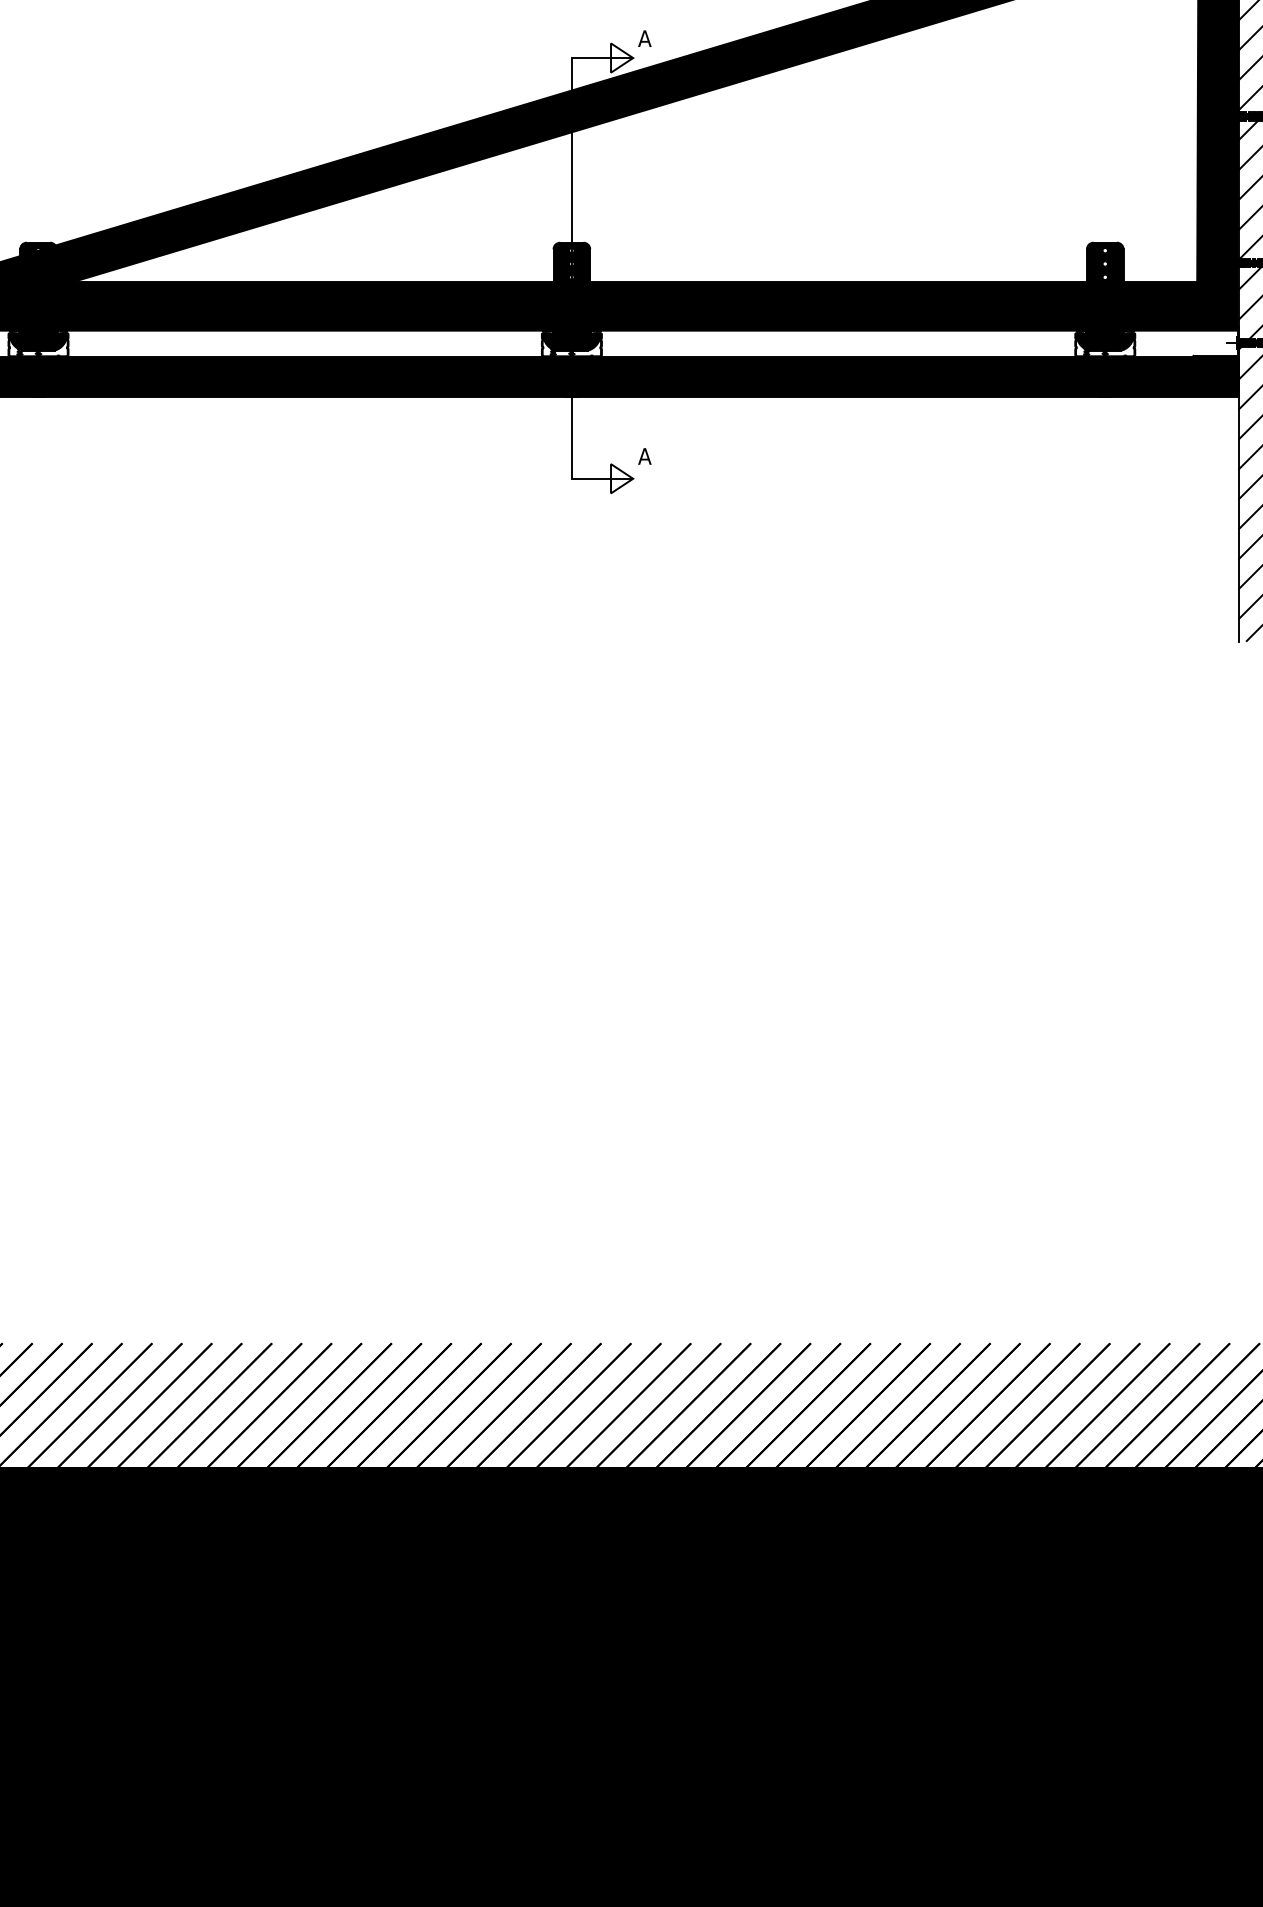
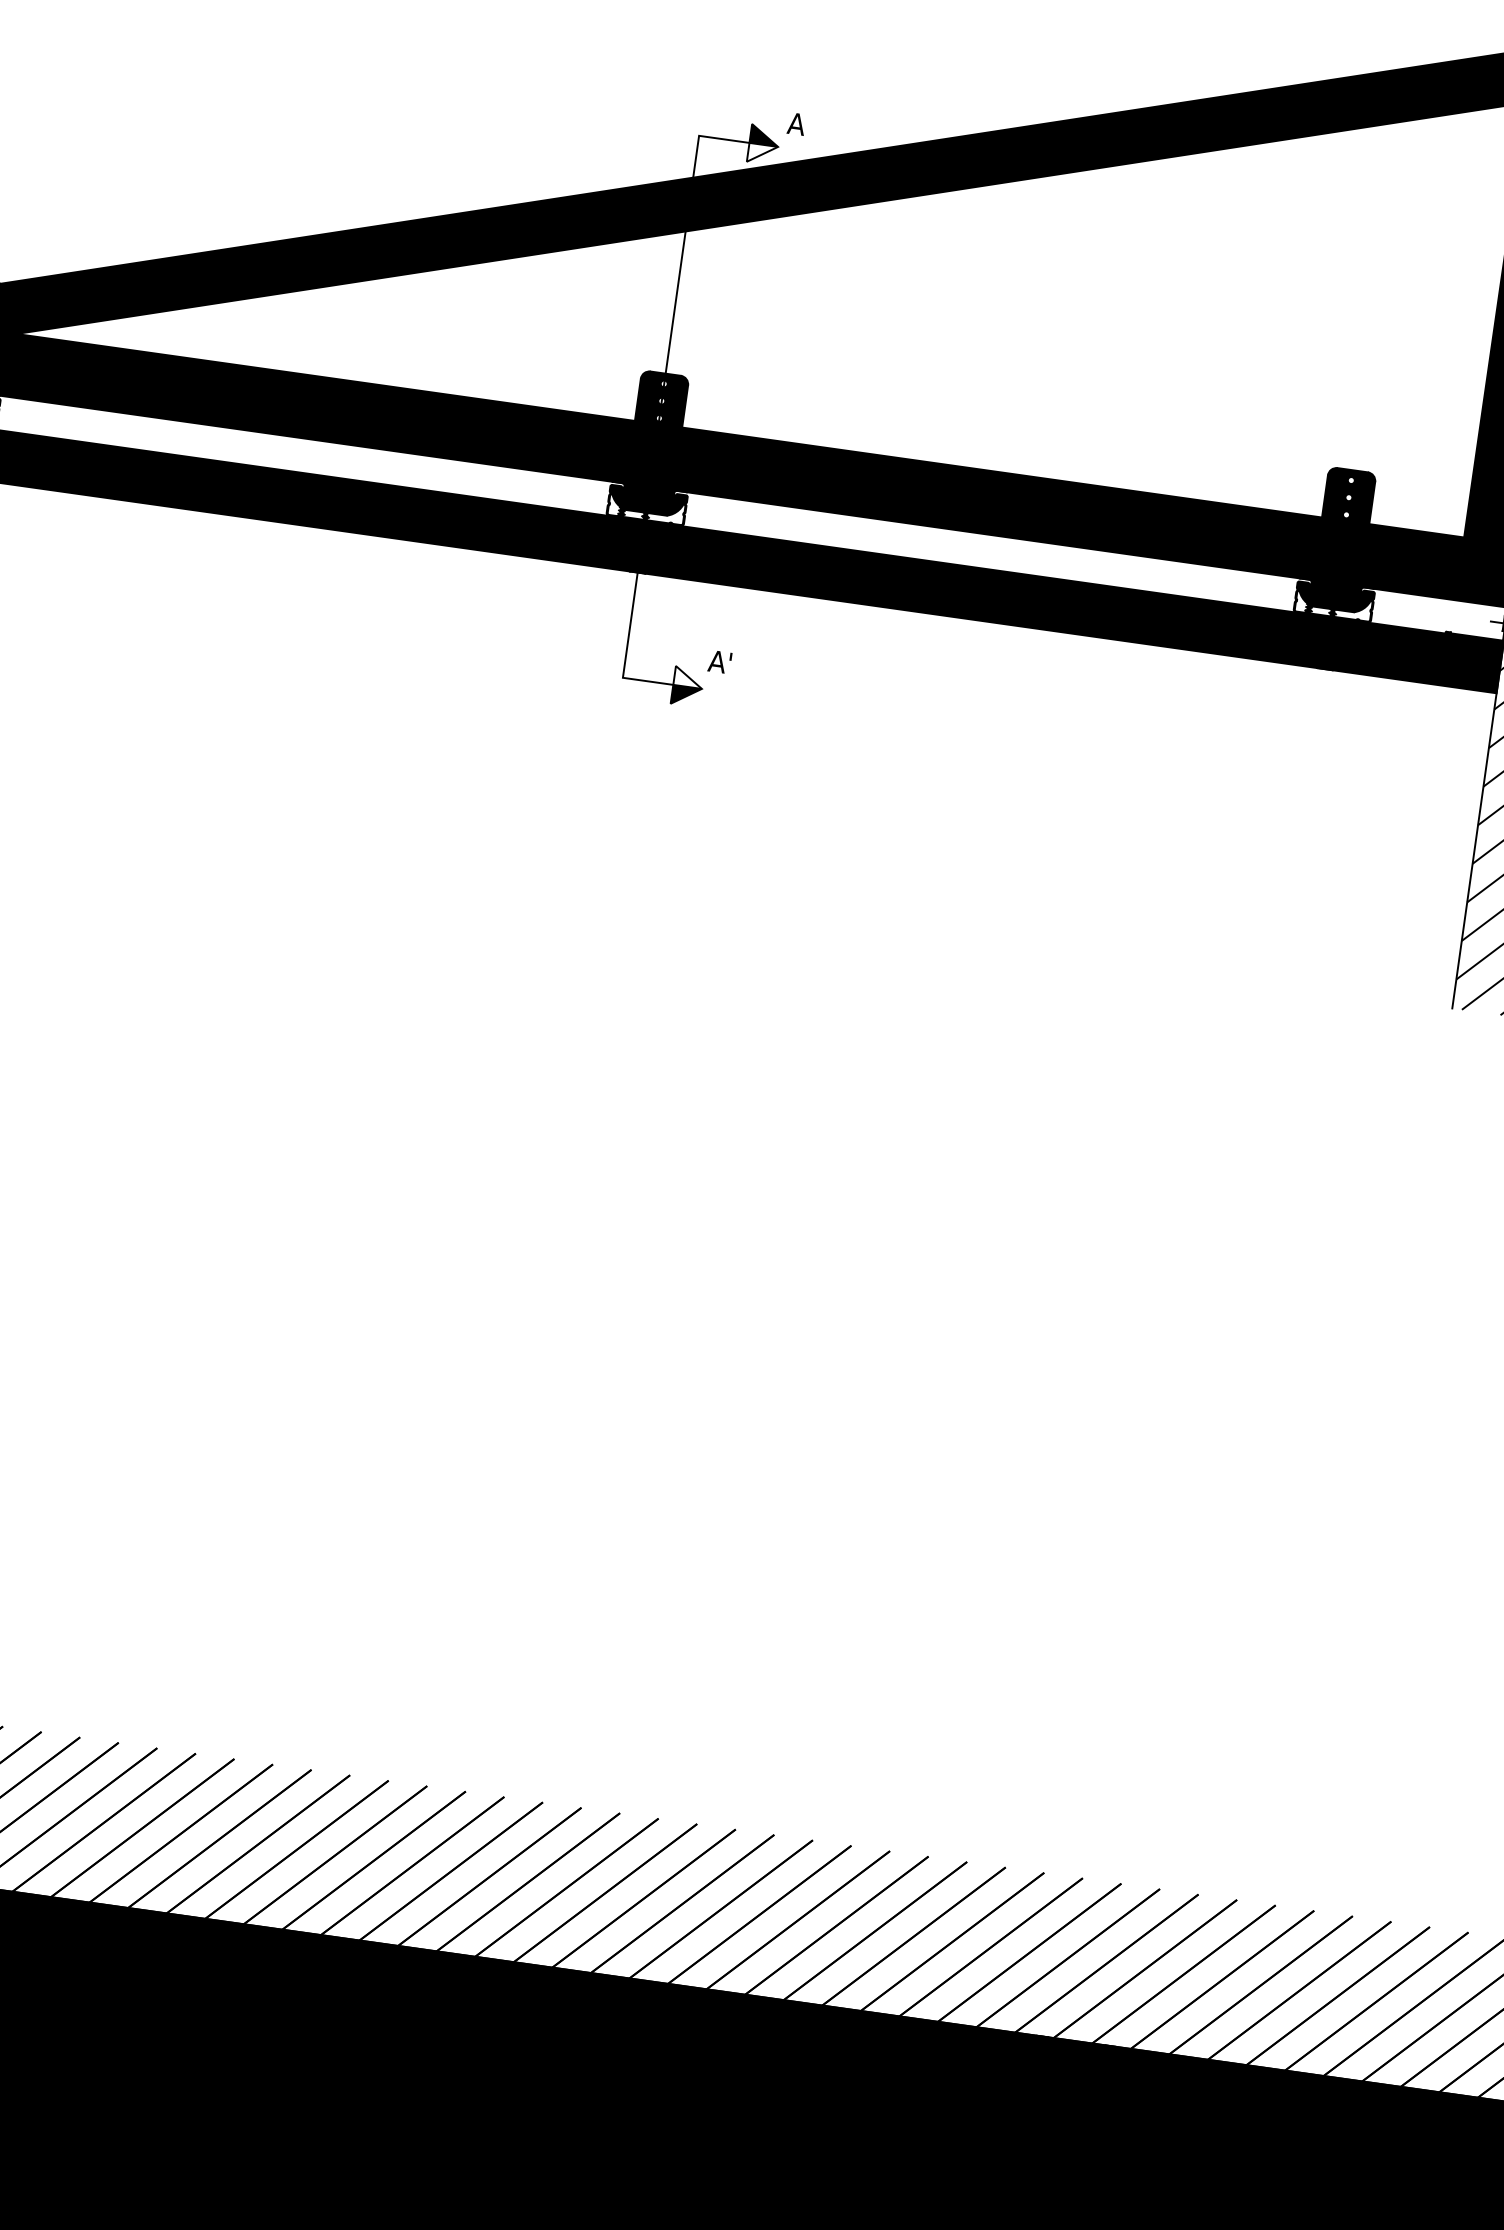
fill: (622, 50) -> (765, 135), added
text: (643, 456) -> (719, 662), A -> A'
fill: (622, 485) -> (686, 695), added

